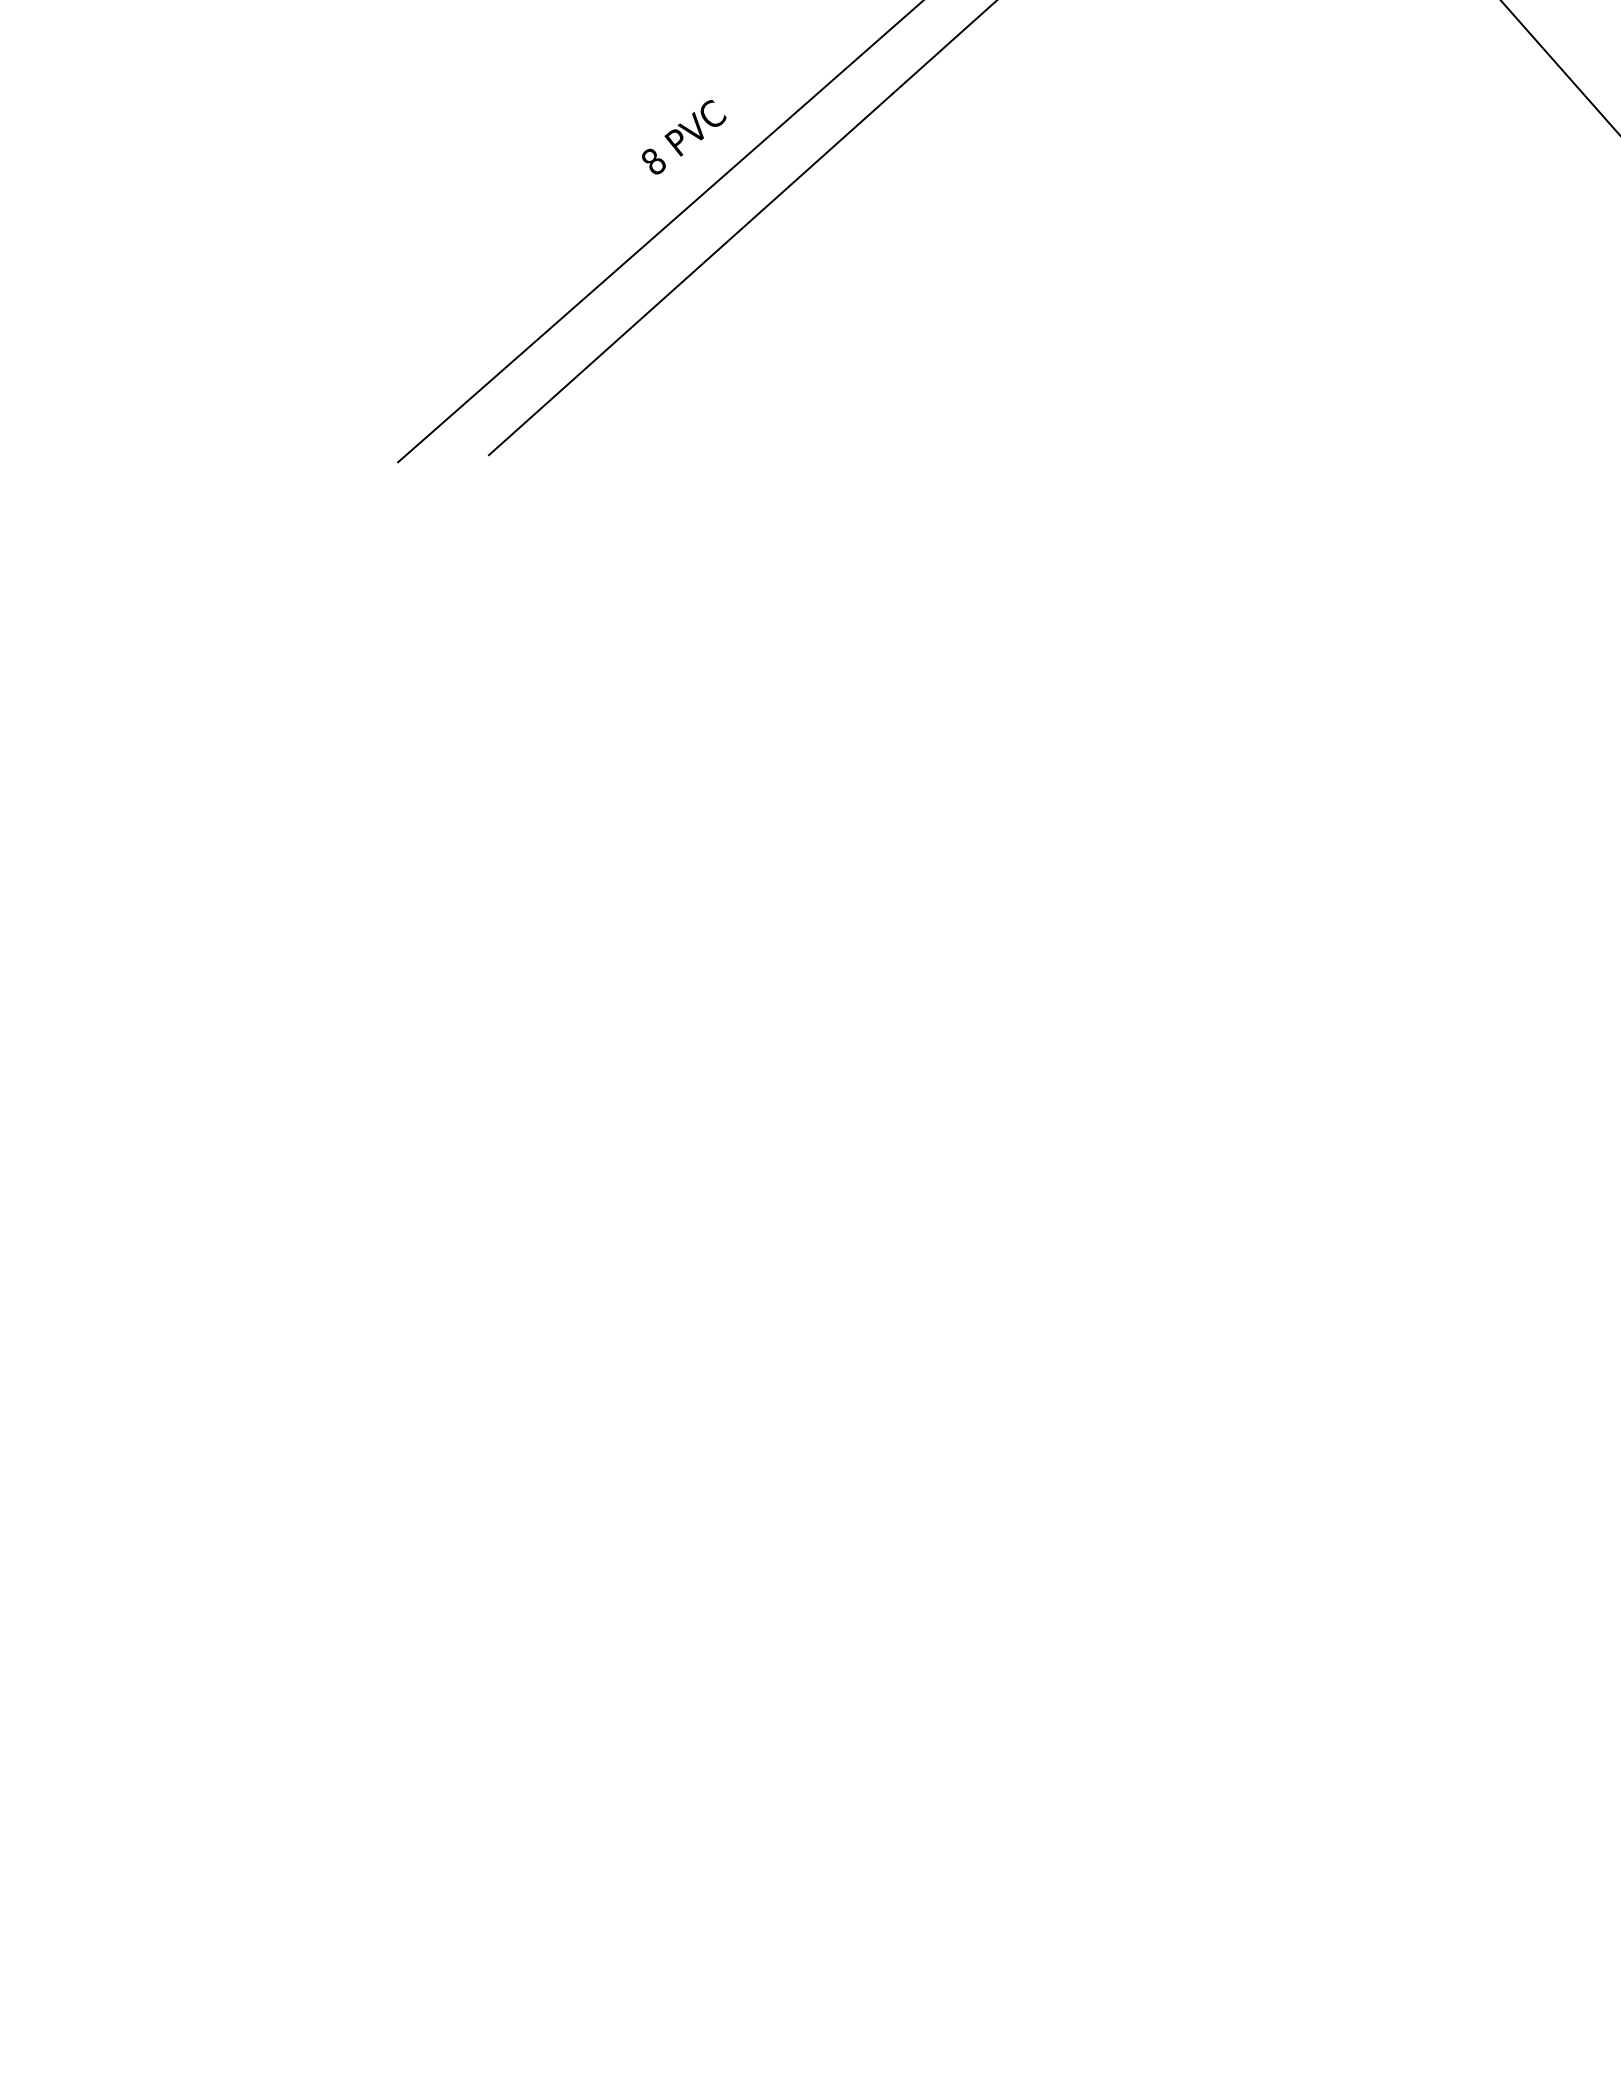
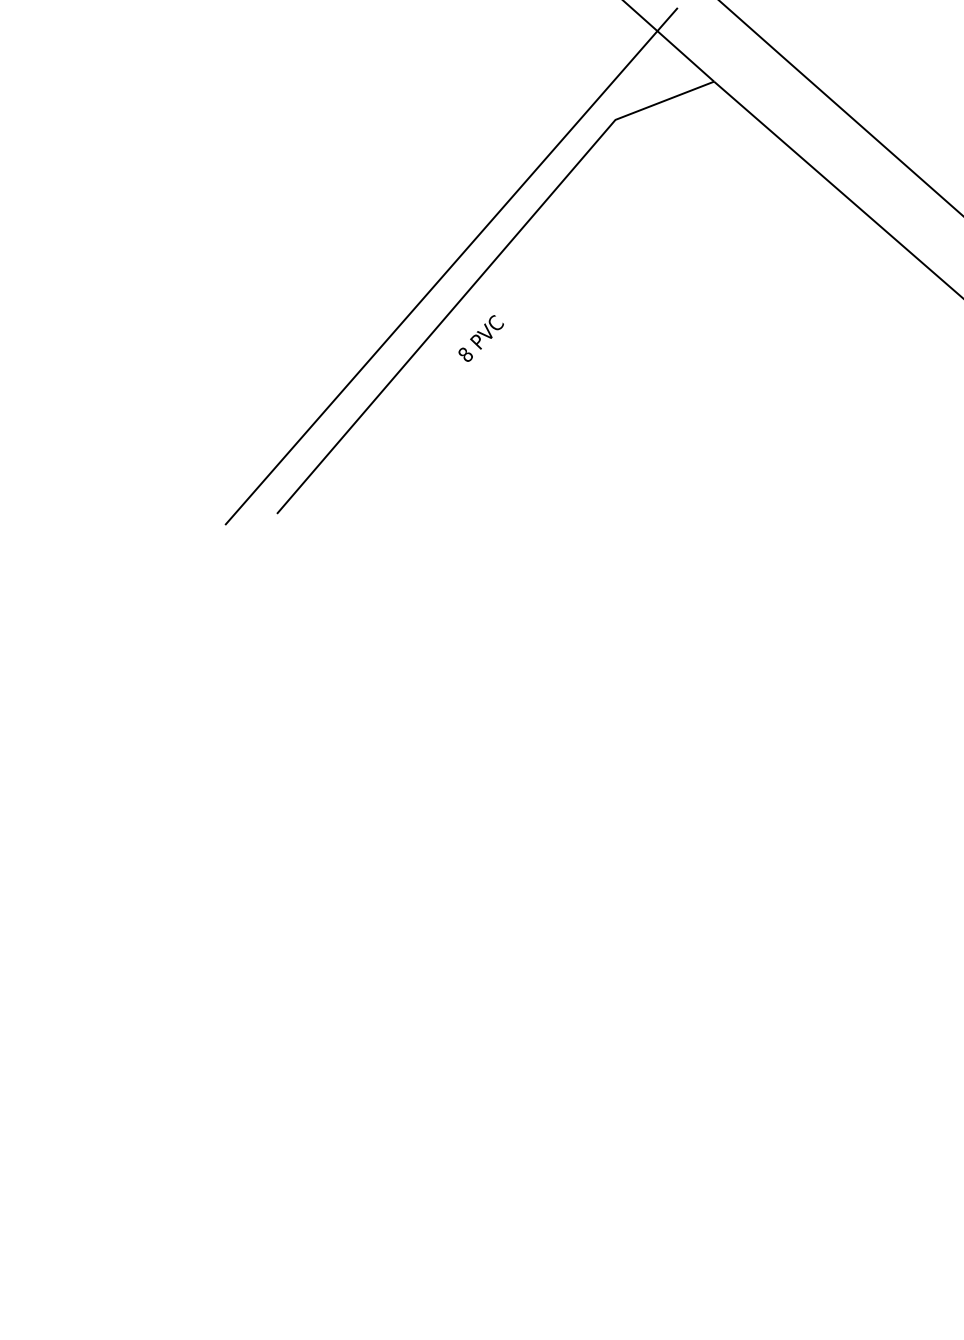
text: (682, 137) -> (480, 338), moved

